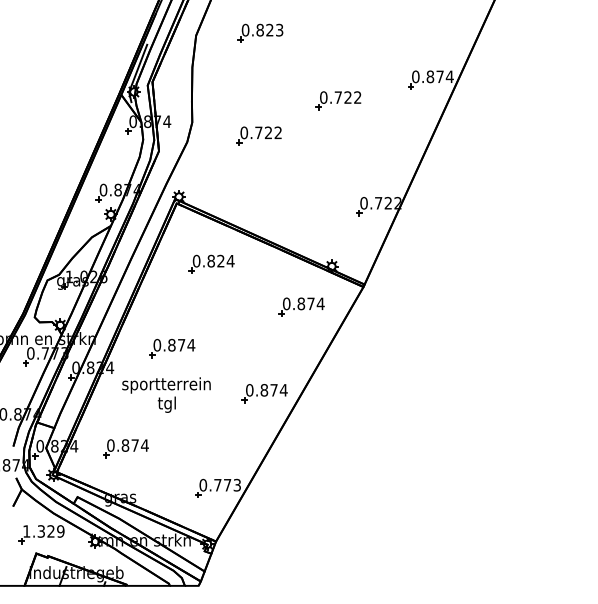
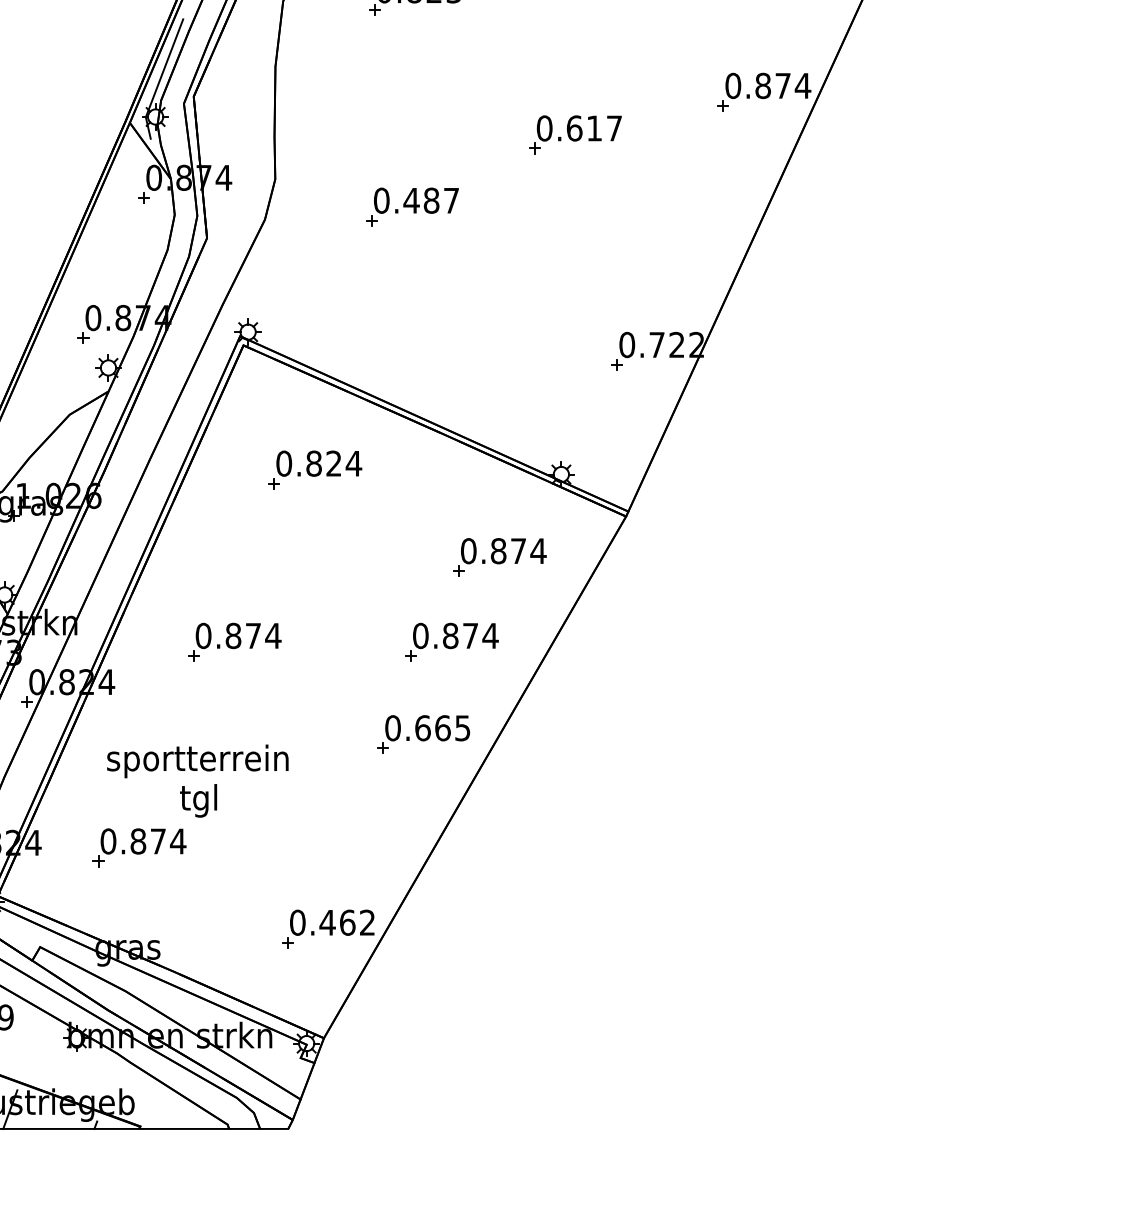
text: (347, 97) -> (593, 128), 0.722 -> 0.617
text: (267, 132) -> (429, 199), 0.722 -> 0.487
part: (278, 348) -> (451, 642), added
text: (273, 390) -> (441, 728), 0.874 -> 0.665
text: (166, 394) -> (197, 779), moved
text: (226, 484) -> (345, 921), 0.773 -> 0.462

